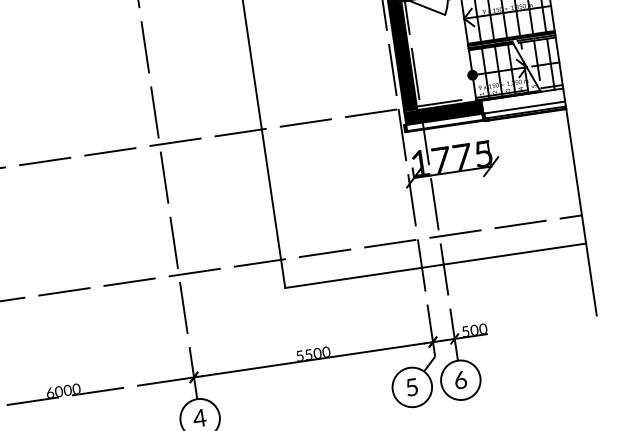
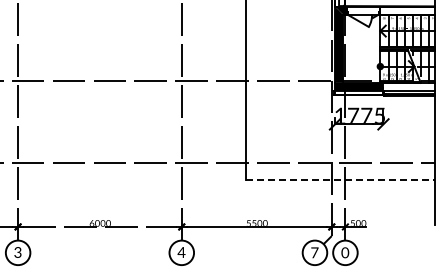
line: (435, 266) -> (340, 180), solid -> dashed
text: (460, 379) -> (345, 252), 6 -> 0
text: (411, 386) -> (314, 252), 5 -> 7

